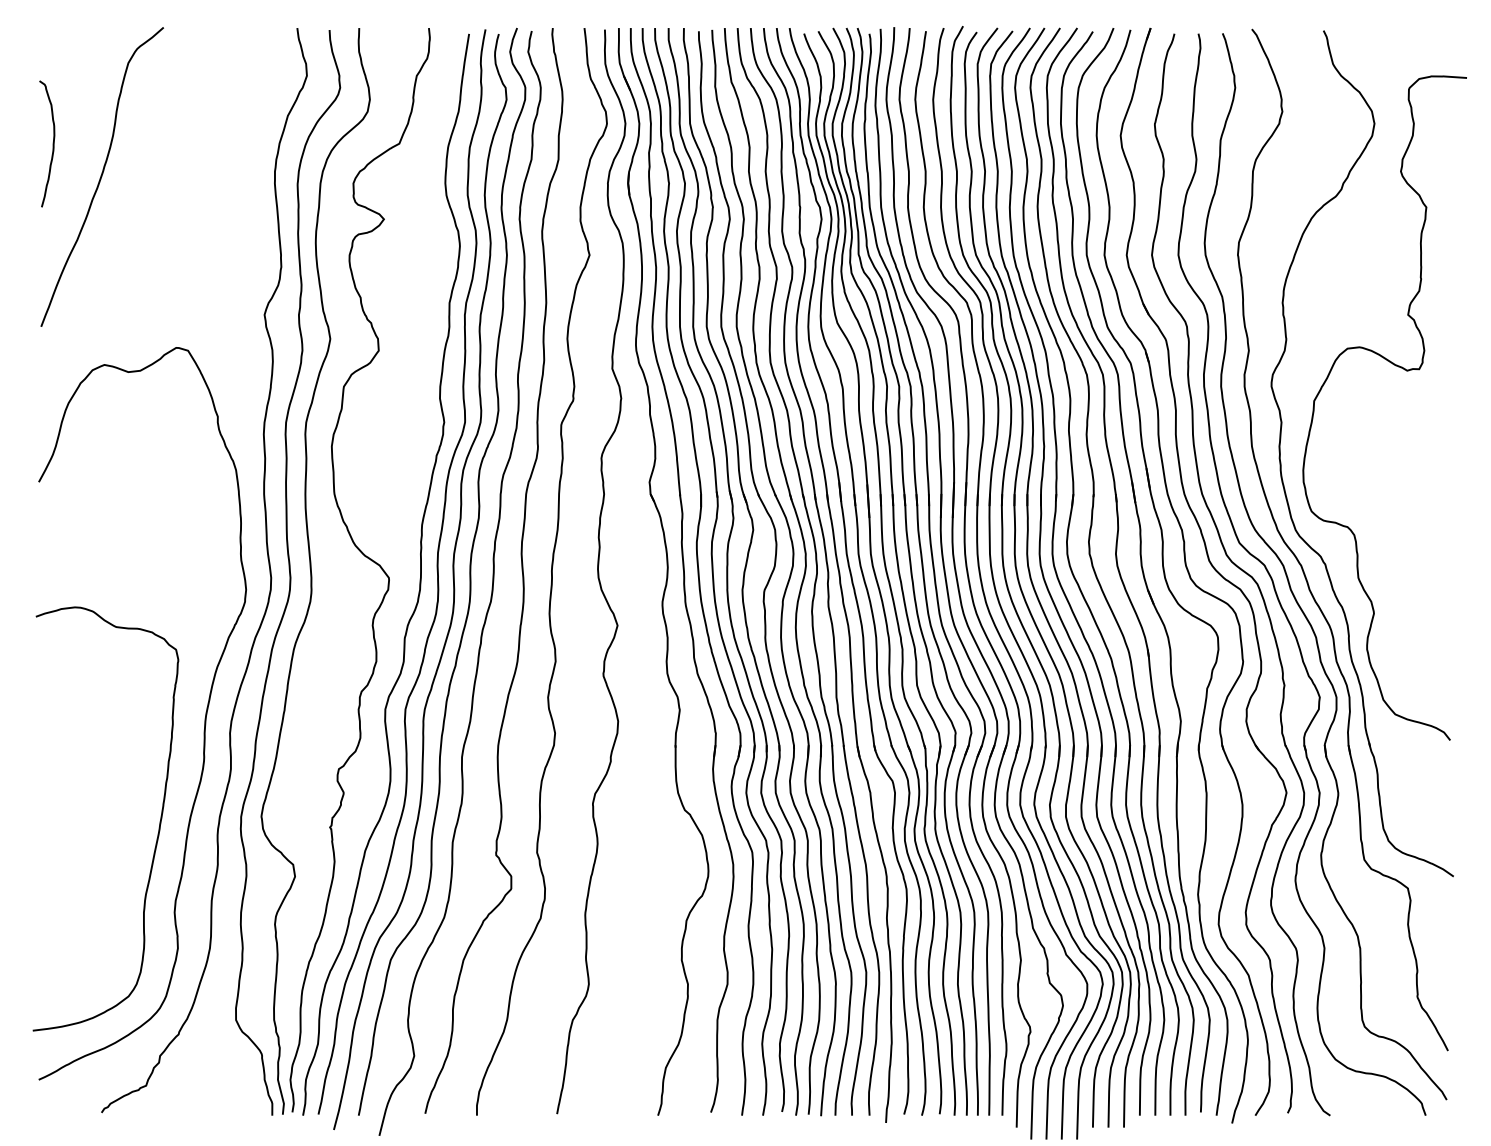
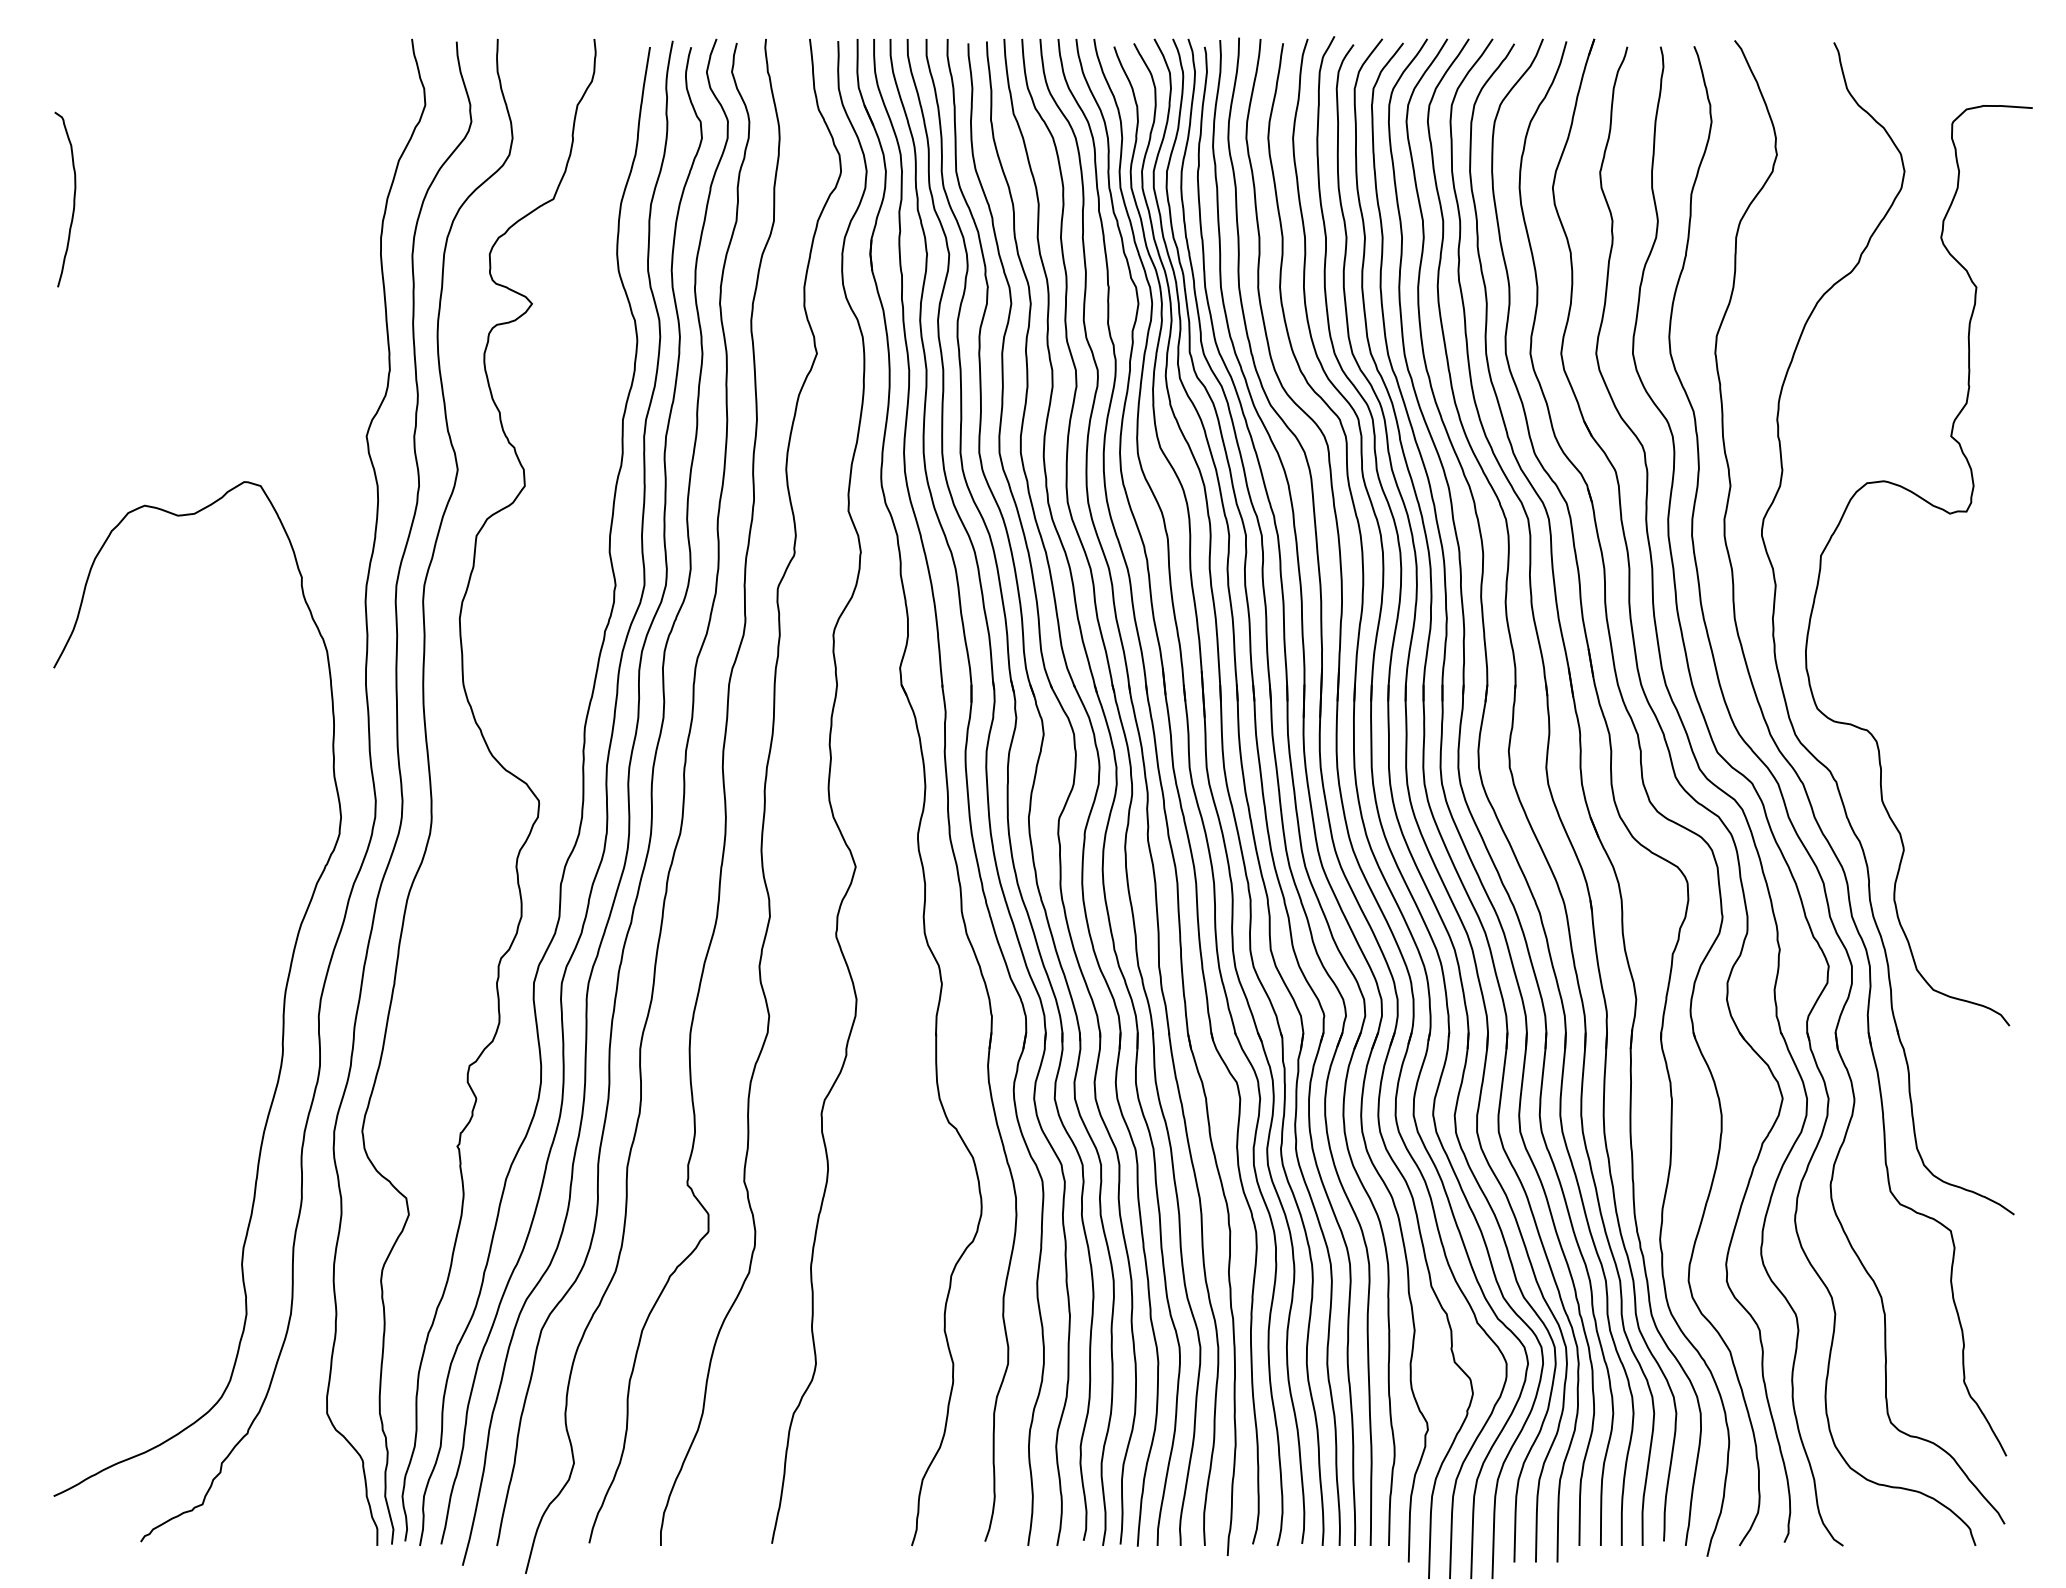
curve: (102, 176) -> (141, 244), removed
curve: (159, 825) -> (220, 1143), removed

